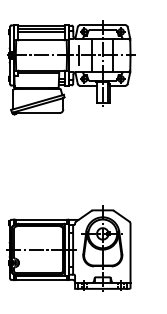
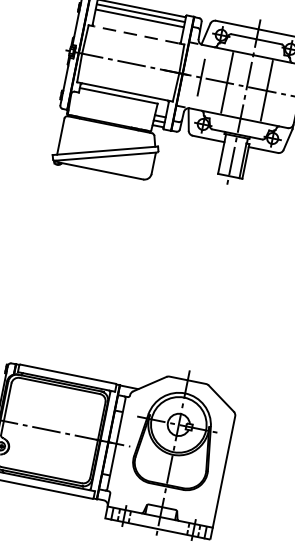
line: (40, 40) -> (134, 34), solid -> dashed

